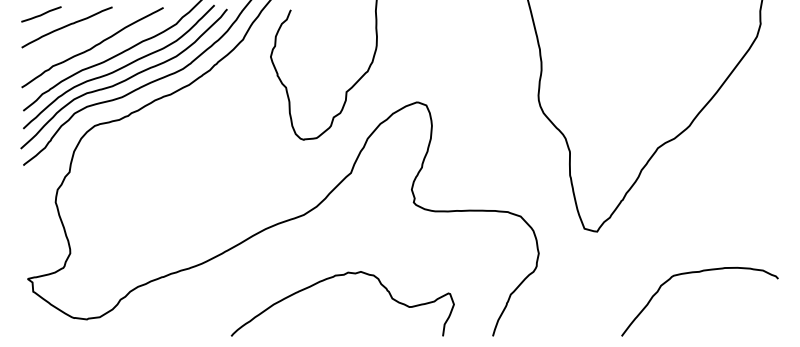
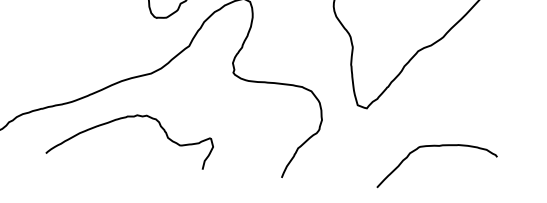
curve: (332, 278) -> (125, 118), moved

